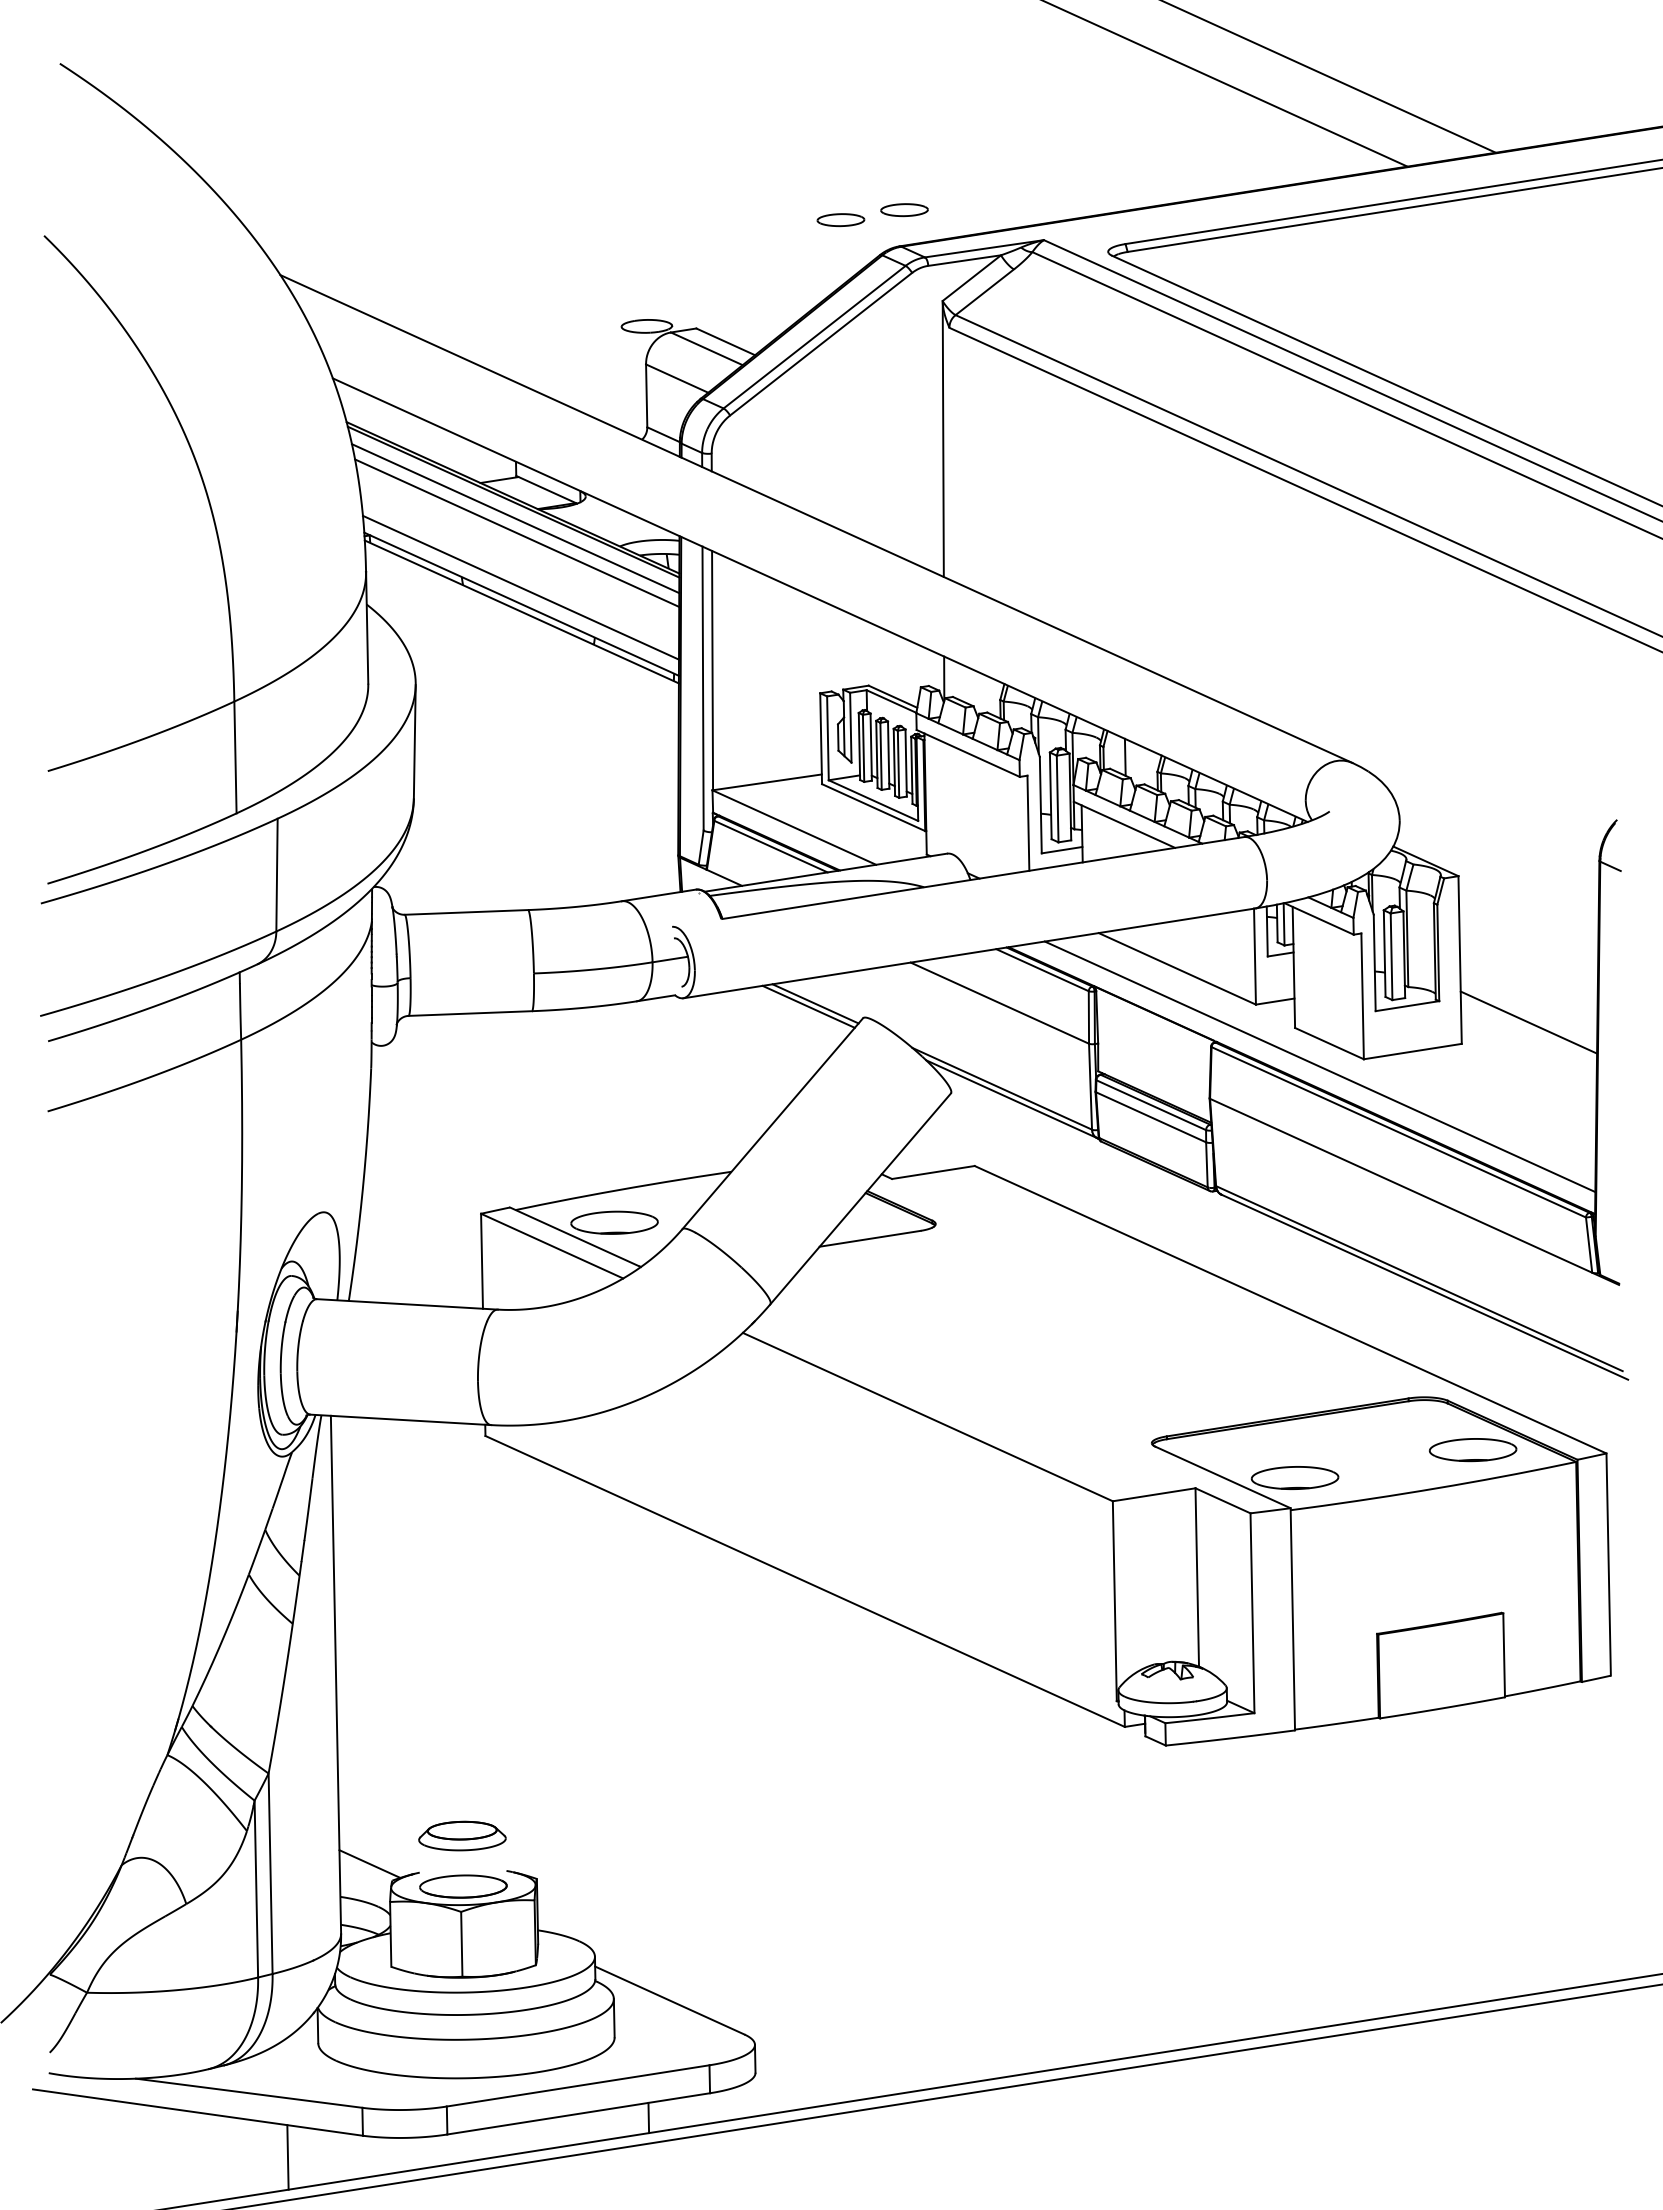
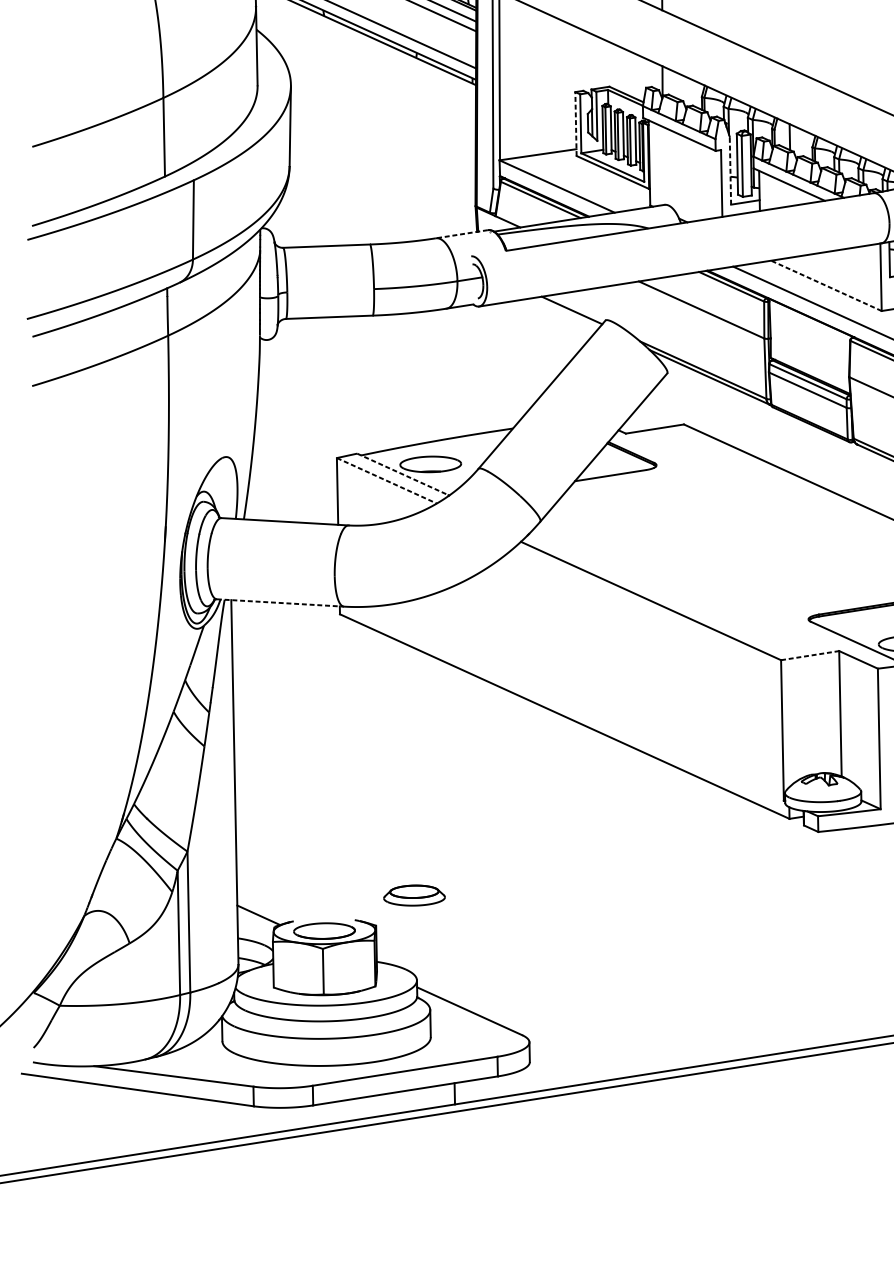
line: (821, 738) -> (576, 123), solid -> dashed
line: (1040, 804) -> (730, 170), solid -> dashed
line: (658, 895) -> (461, 234), solid -> dashed
line: (1176, 968) -> (825, 285), solid -> dashed
line: (808, 1006) -> (567, 312), removed
line: (575, 1237) -> (403, 474), solid -> dashed
line: (552, 1246) -> (387, 481), solid -> dashed
line: (401, 1419) -> (280, 602), solid -> dashed
line: (1154, 1494) -> (810, 655), solid -> dashed
part: (462, 1835) -> (414, 895), moved
line: (287, 2157) -> (200, 1121), removed

